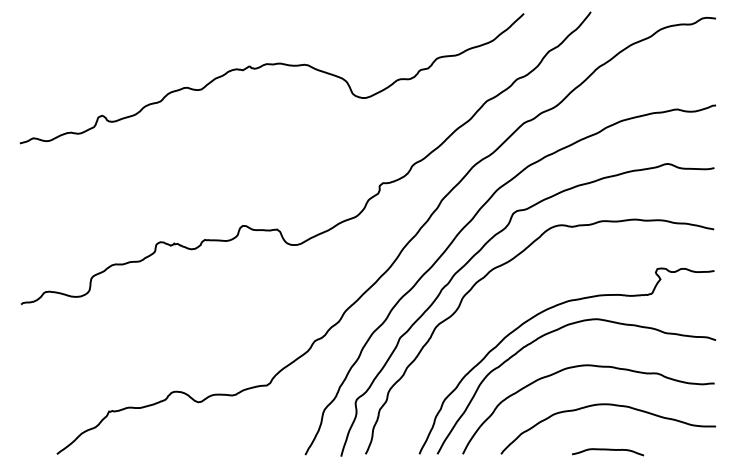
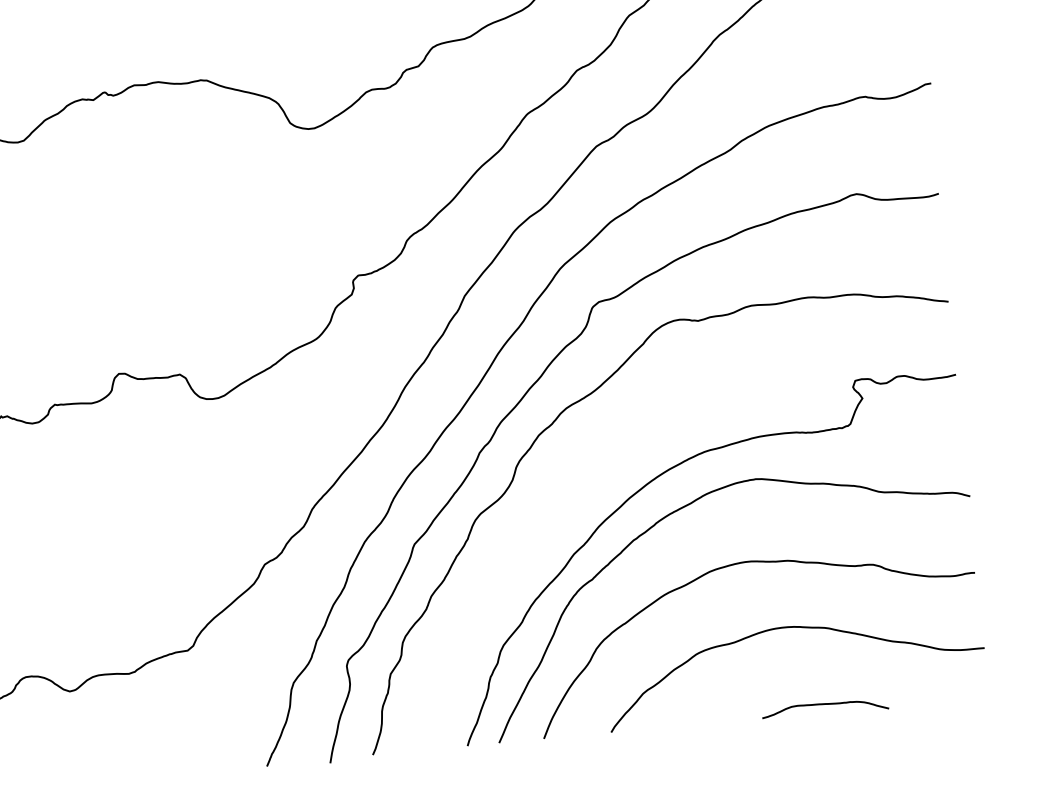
curve: (608, 450) -> (825, 705), moved

